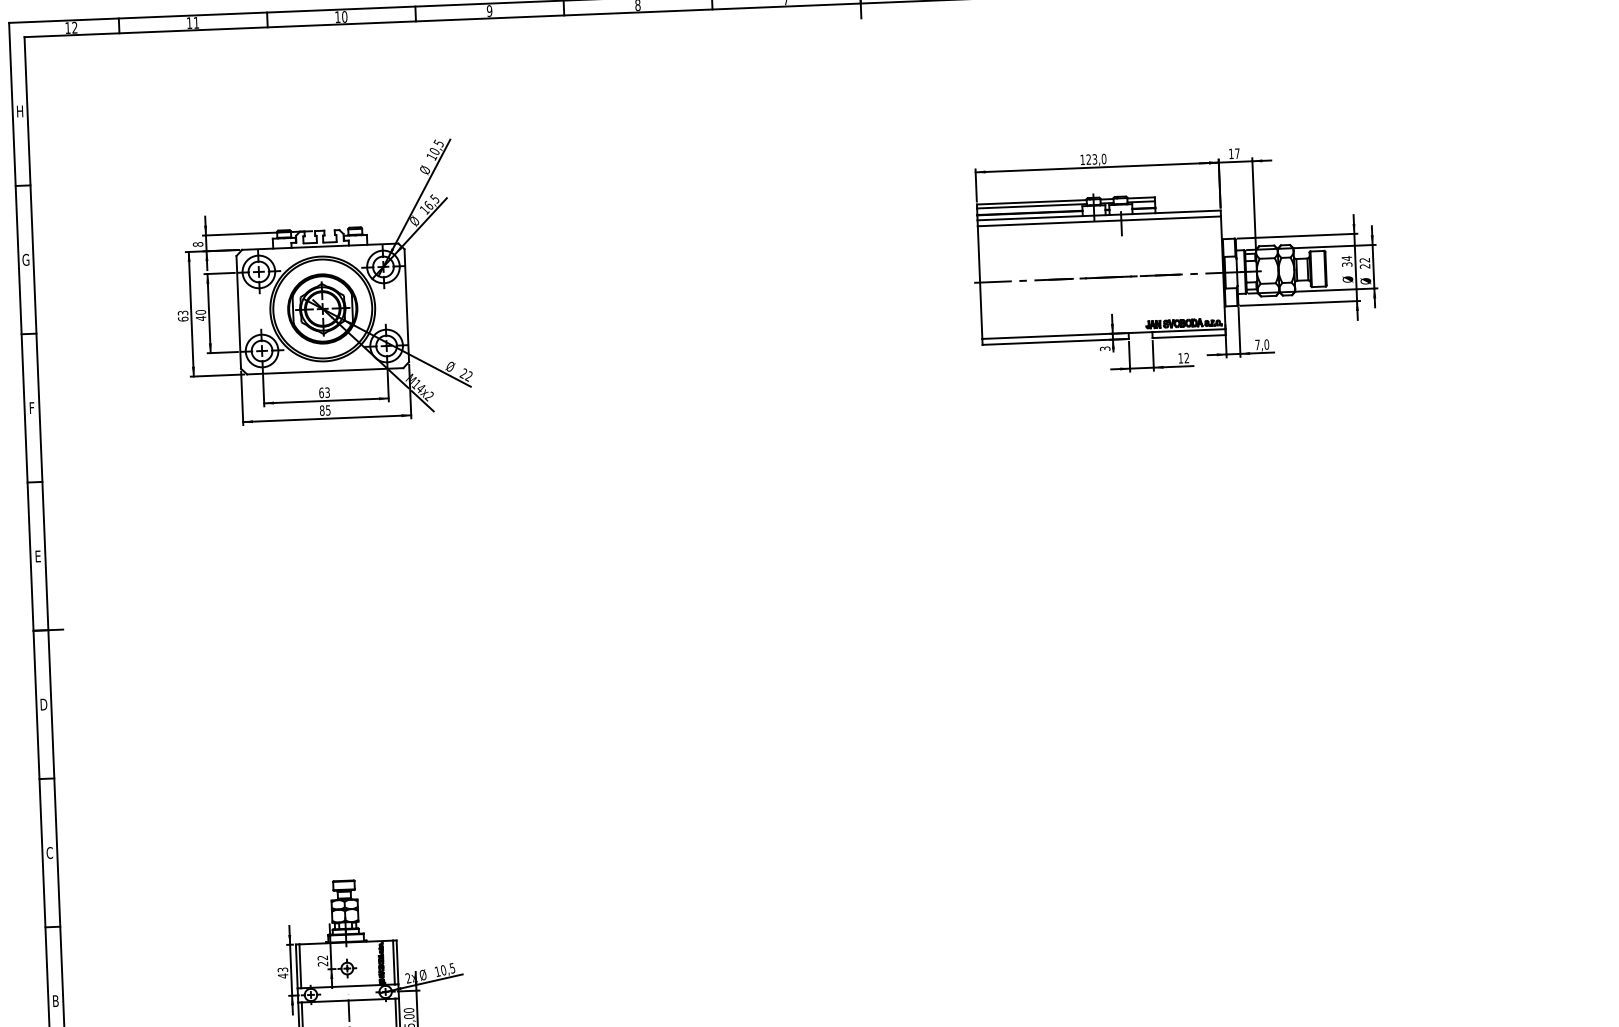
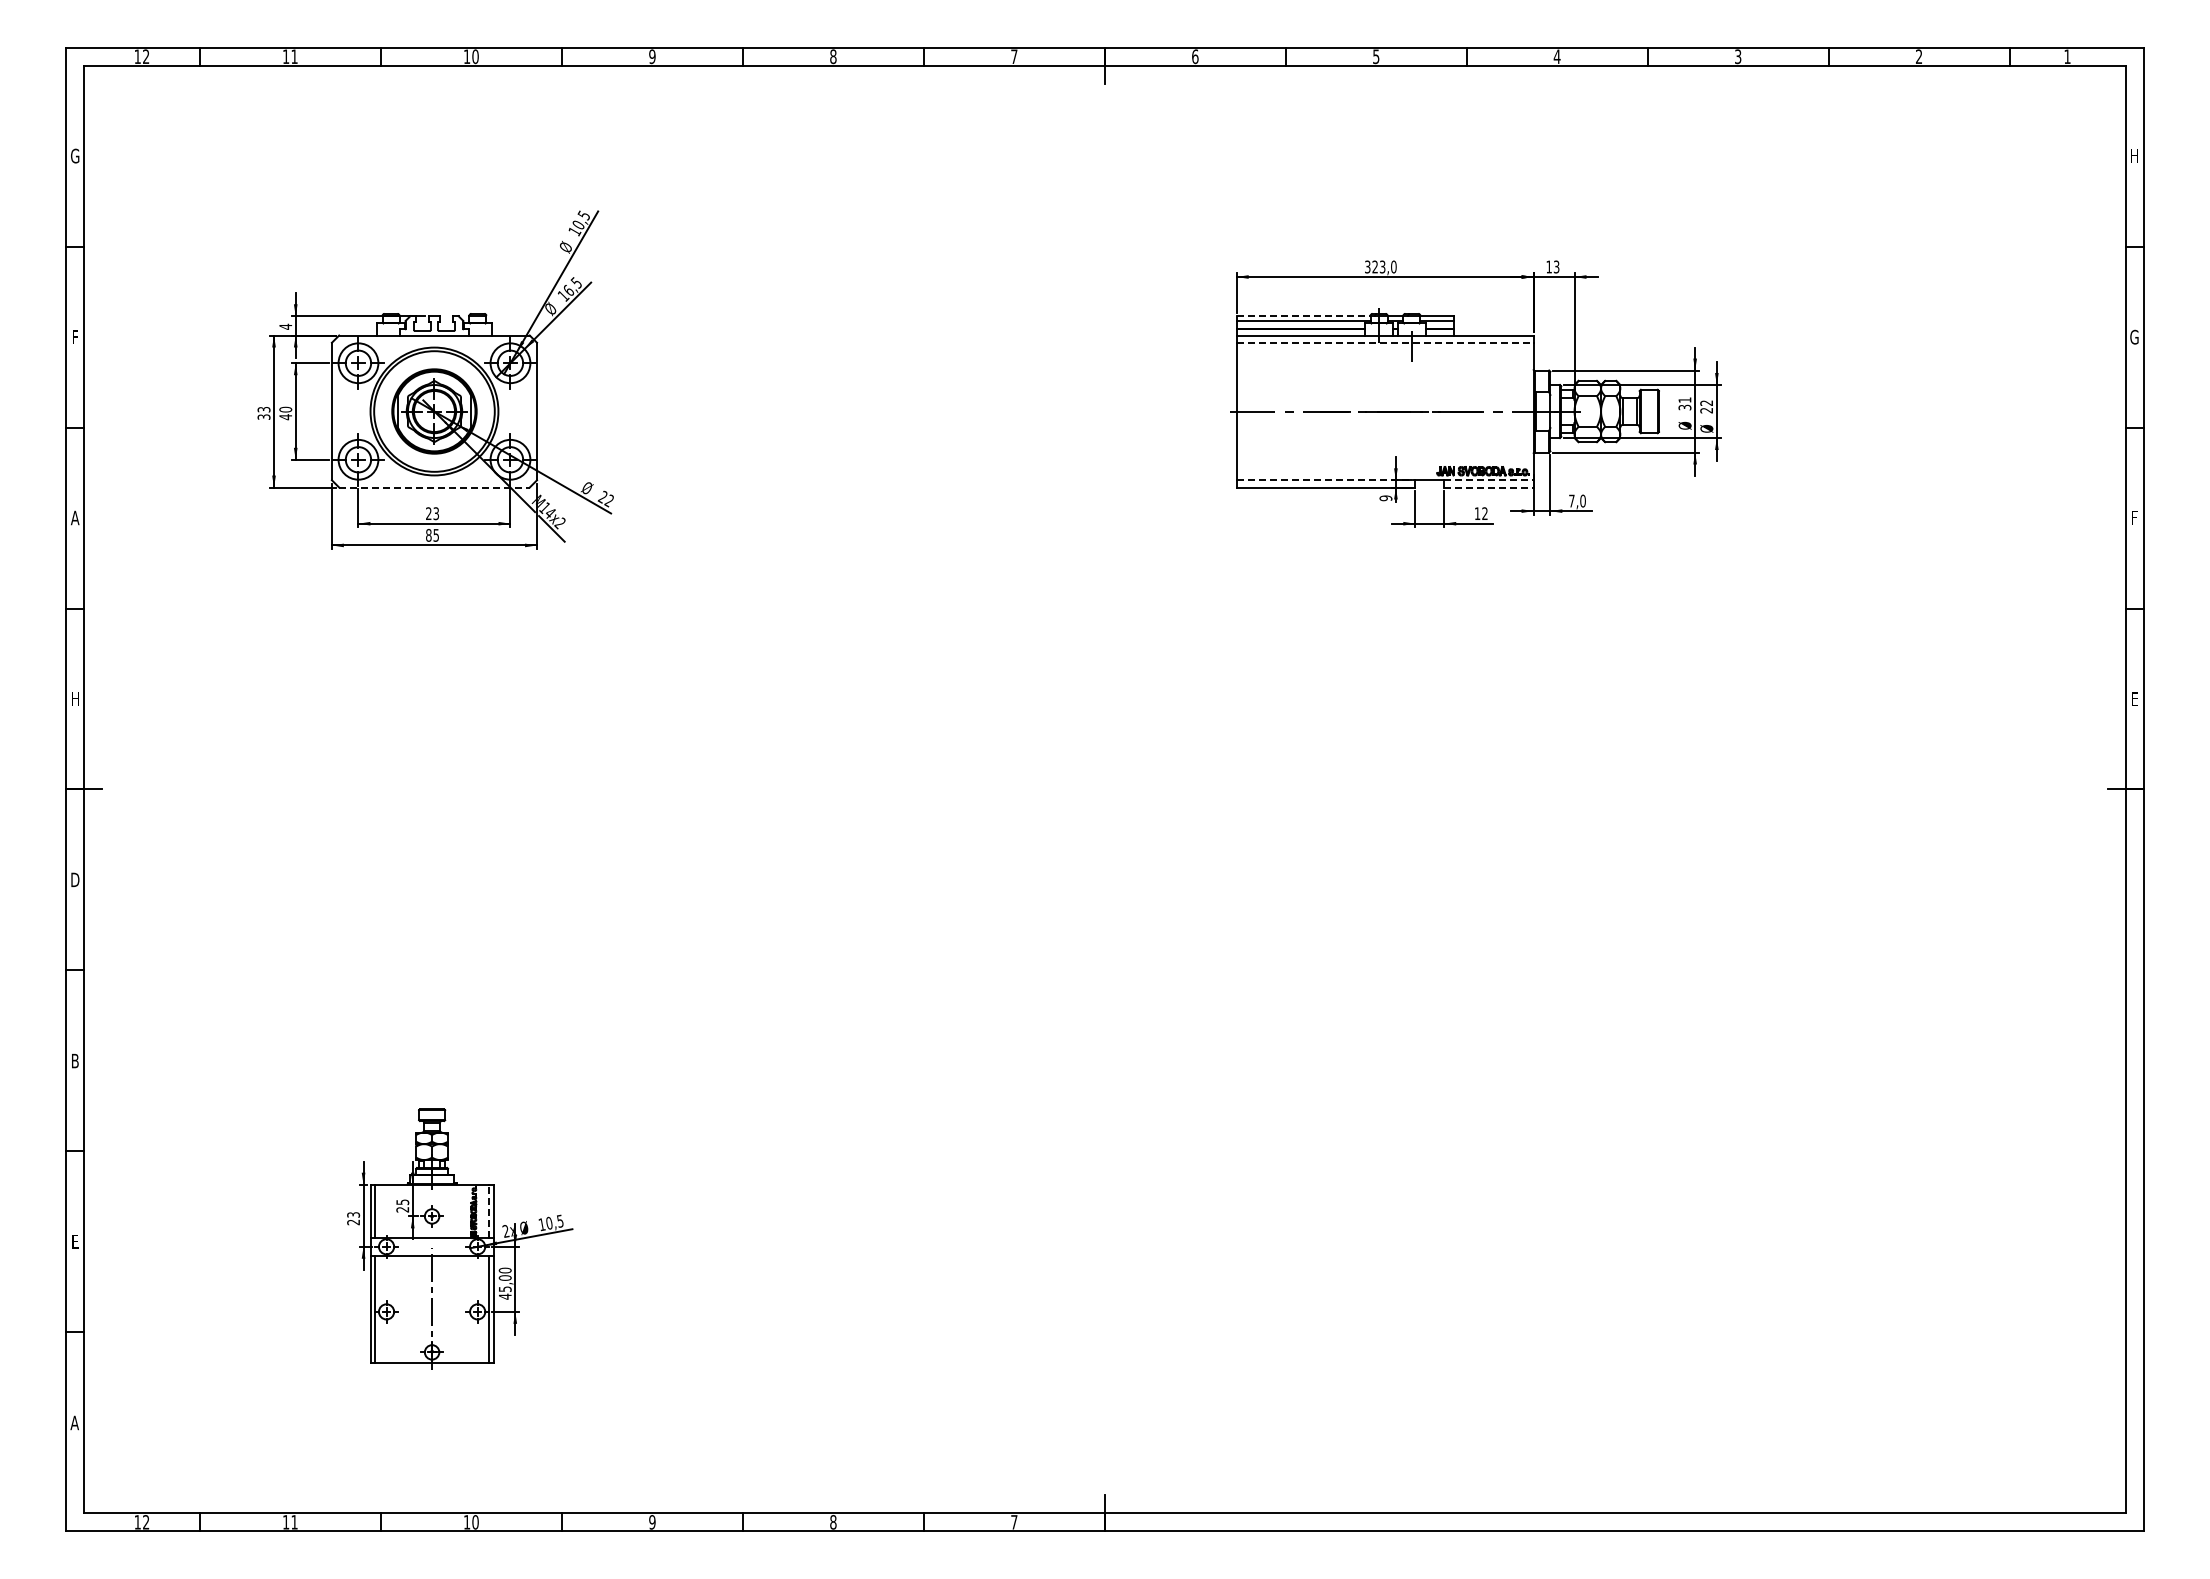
text: (20, 111) -> (75, 155), H -> G
text: (1237, 153) -> (1556, 266), 17 -> 13
text: (1082, 159) -> (1367, 266), 123,0 -> 323,0
line: (1031, 202) -> (1303, 316), solid -> dashed
line: (1099, 221) -> (1385, 342), solid -> dashed
text: (197, 244) -> (285, 326), 8 -> 4
text: (1346, 258) -> (1684, 400), 34 -> 31
text: (26, 259) -> (75, 336), G -> F
text: (182, 318) -> (263, 416), 63 -> 33
line: (1188, 330) -> (1488, 480), solid -> dashed
line: (1055, 336) -> (1326, 480), solid -> dashed
line: (1188, 336) -> (1488, 487), solid -> dashed
text: (1104, 348) -> (1385, 498), 3 -> 9
line: (325, 371) -> (434, 487), solid -> dashed
text: (321, 392) -> (428, 513), 63 -> 23
text: (32, 407) -> (75, 517), F -> A
text: (38, 555) -> (75, 698), E -> H
text: (50, 852) -> (75, 1060), C -> B
text: (322, 958) -> (402, 1202), 22 -> 25
line: (394, 962) -> (489, 1211), solid -> dashed
text: (283, 976) -> (353, 1222), 43 -> 23
text: (55, 1000) -> (75, 1241), B -> E

